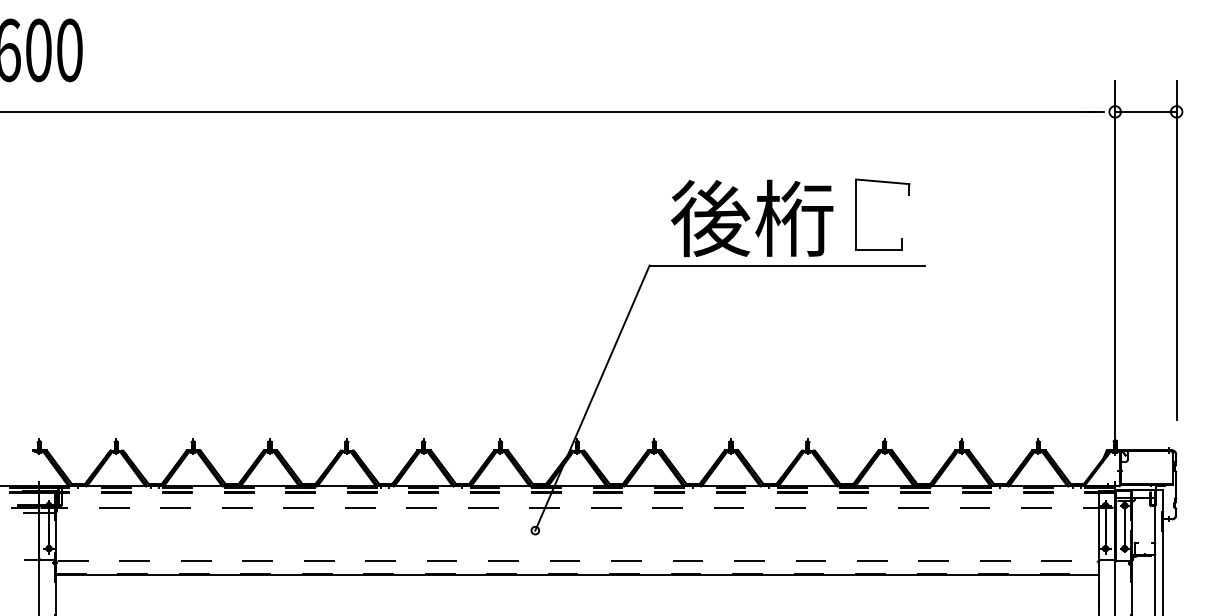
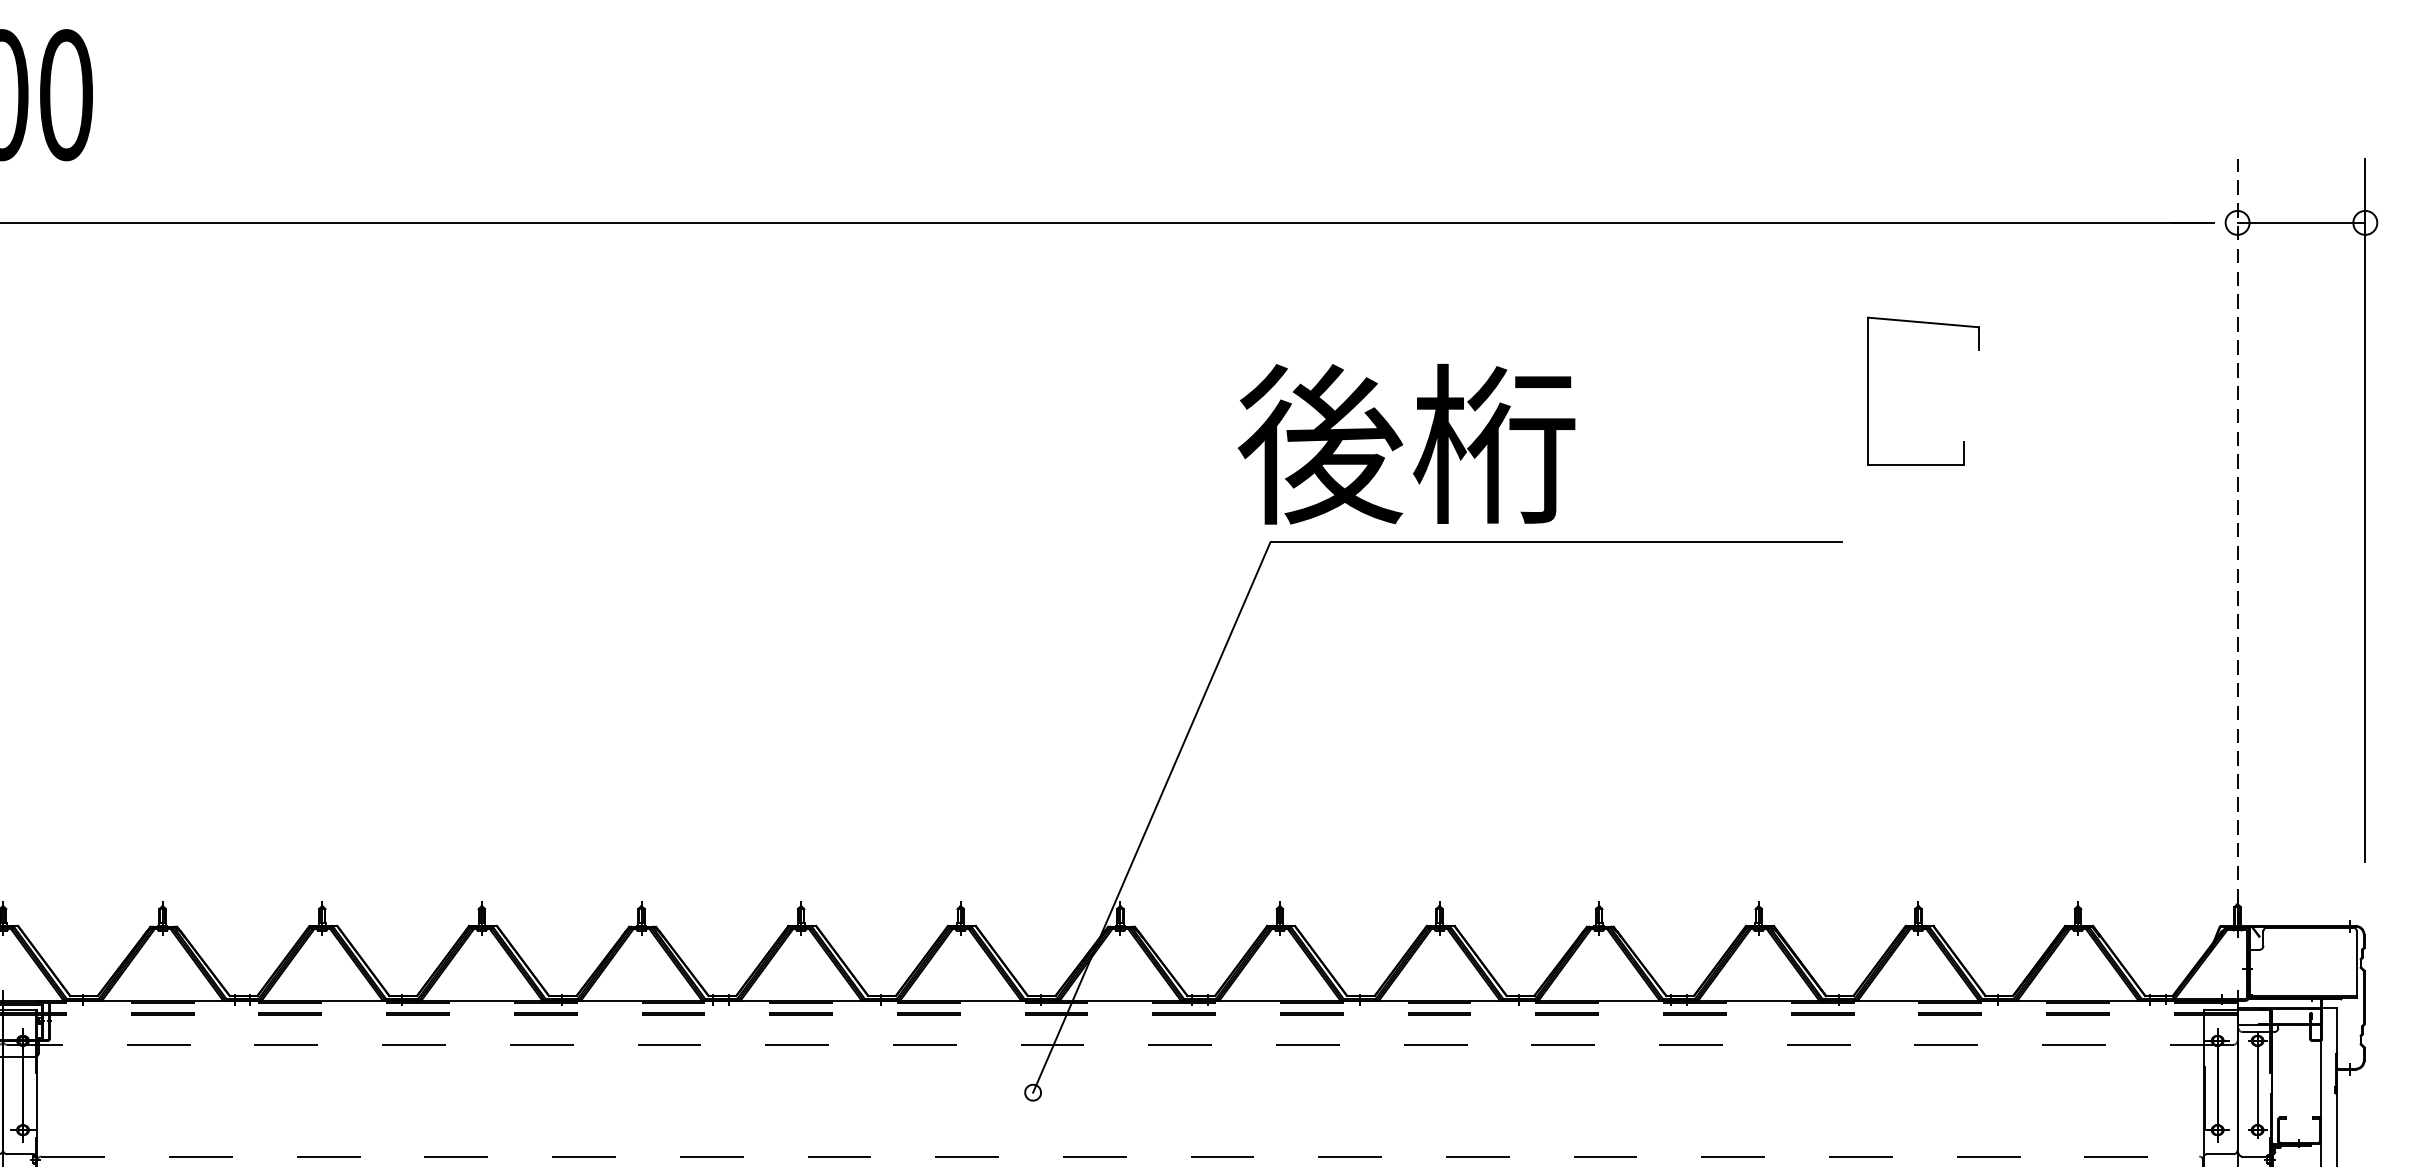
part: (856, 214) -> (1868, 390), moved
text: (752, 218) -> (1407, 444), moved
line: (1115, 265) -> (2238, 541), solid -> dashed

